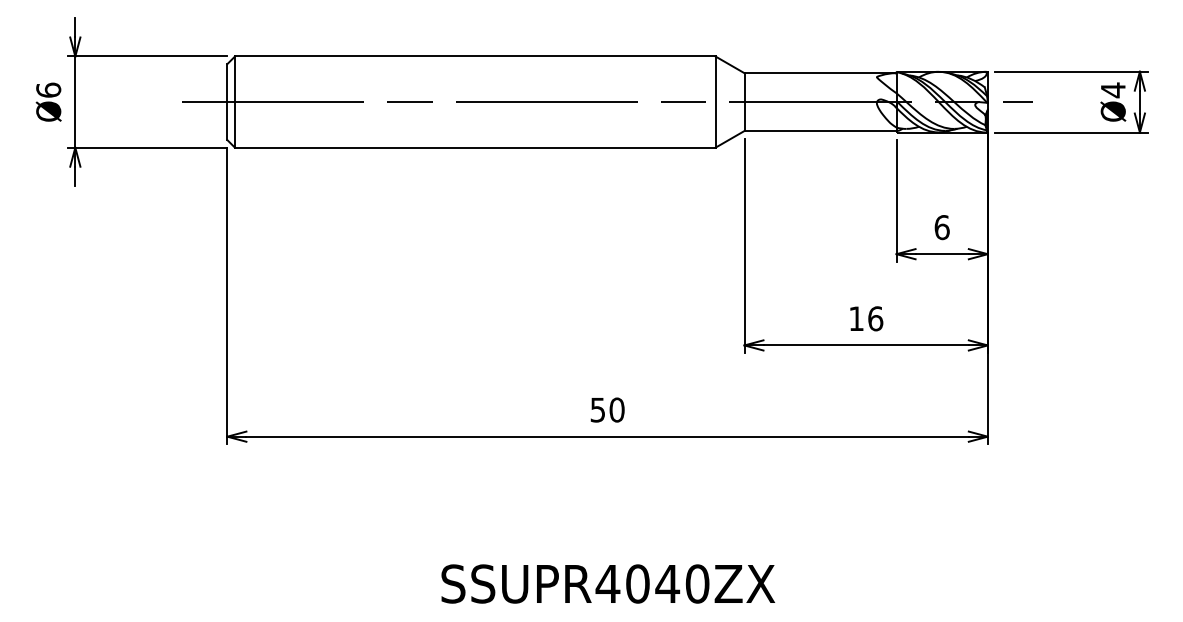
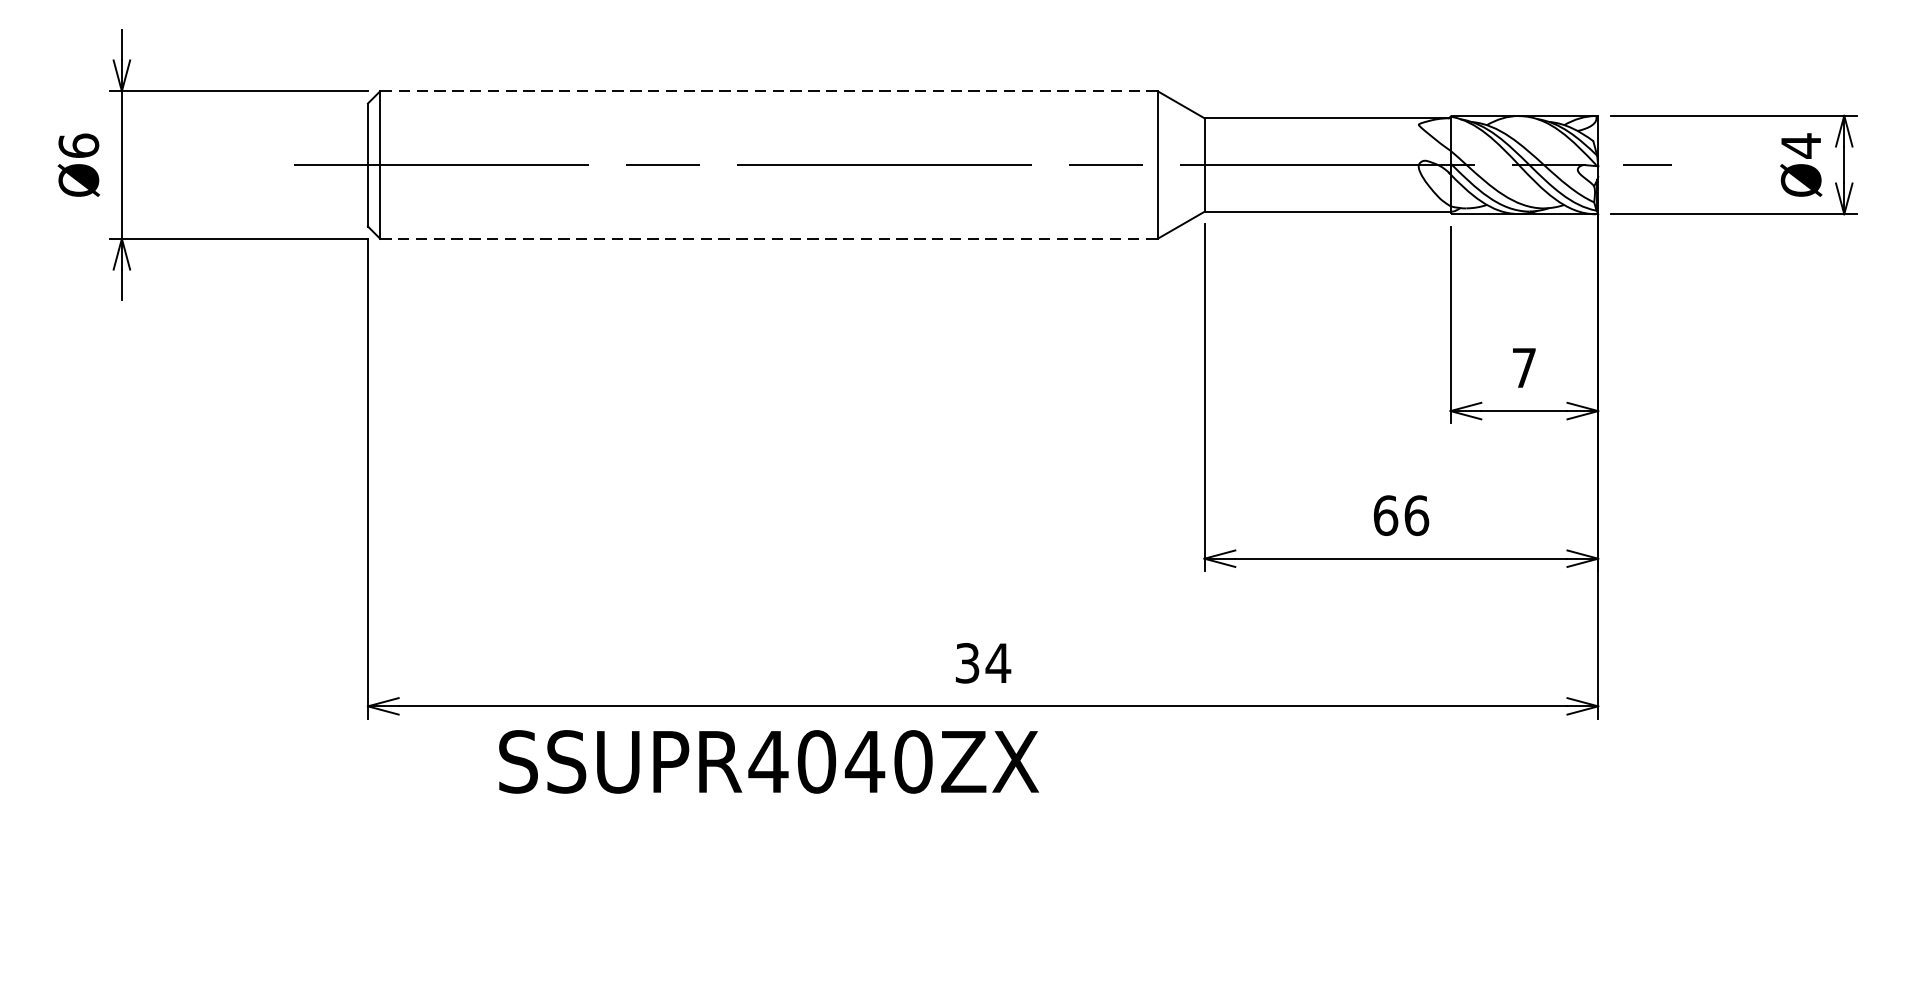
line: (474, 56) -> (767, 91), solid -> dashed
line: (475, 147) -> (769, 238), solid -> dashed
text: (941, 227) -> (1523, 367), 6 -> 7
text: (856, 318) -> (1385, 515), 16 -> 66
text: (607, 409) -> (982, 662), 50 -> 34
text: (608, 583) -> (769, 761), moved

